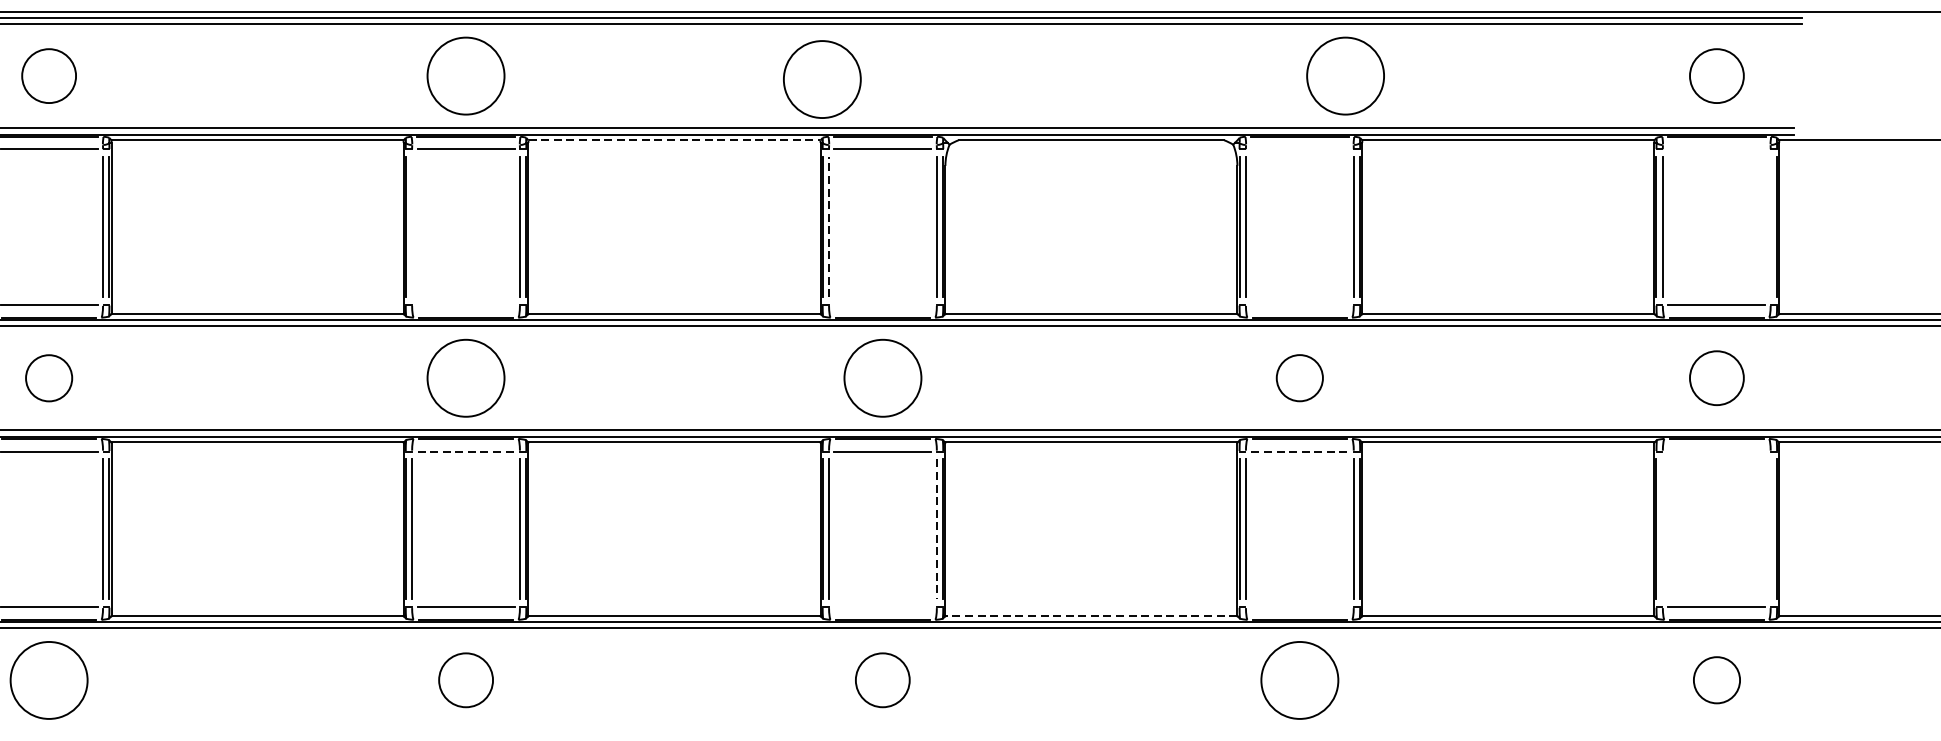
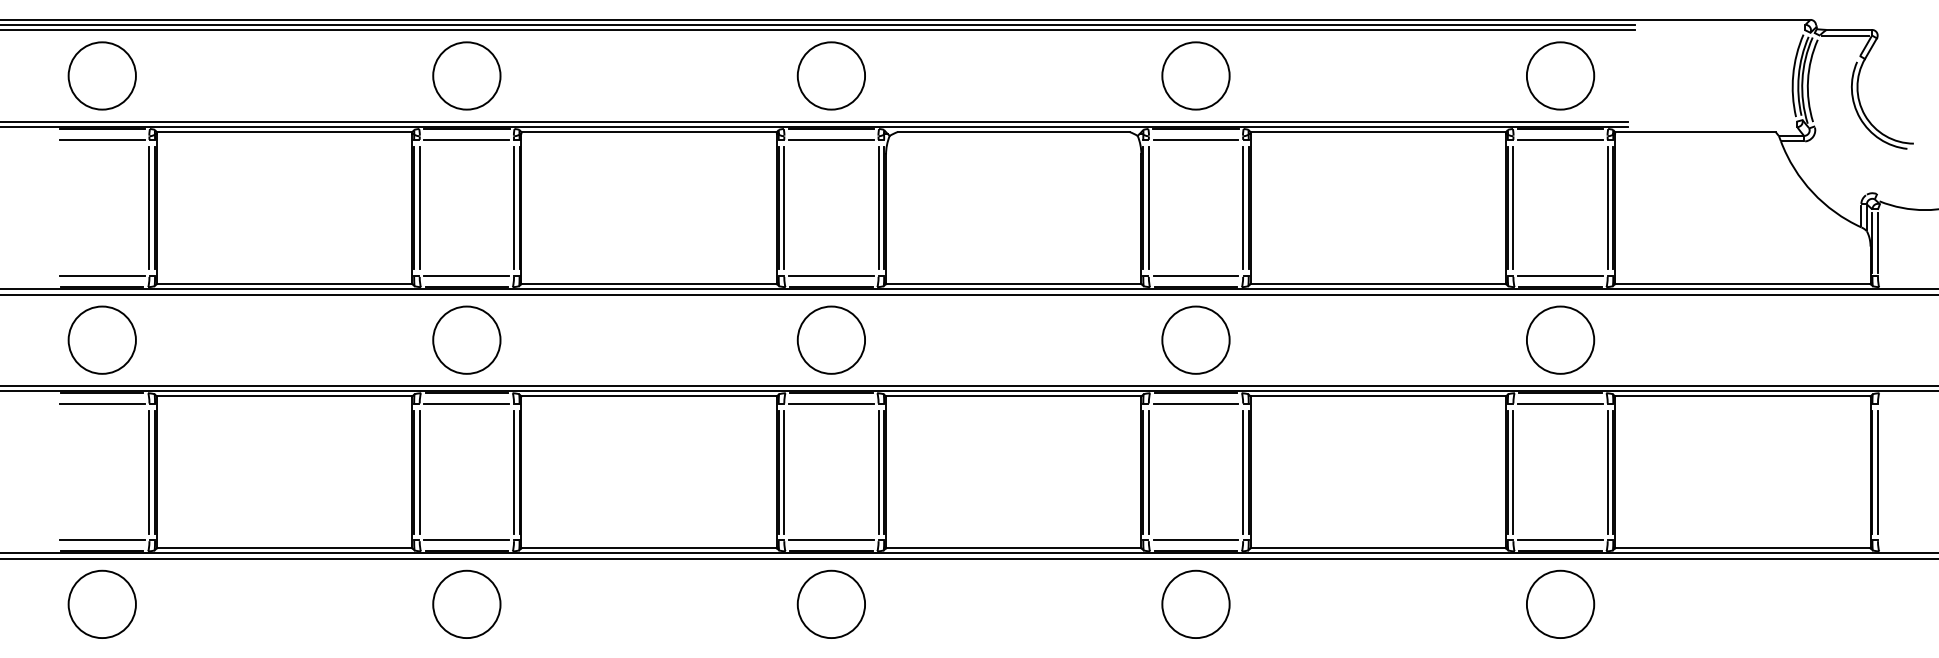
circle: (48, 75) -> (101, 75), size x1.43
circle: (1345, 75) -> (1195, 75), moved
circle: (1716, 75) -> (1560, 75), size x1.43
circle: (821, 78) -> (830, 75), moved
line: (674, 140) -> (649, 132), dashed -> solid
line: (1299, 149) -> (1195, 140), added
line: (1716, 149) -> (1560, 140), added
line: (411, 226) -> (419, 207), added
line: (829, 226) -> (784, 207), dashed -> solid
line: (1770, 226) -> (1607, 207), added
line: (465, 305) -> (466, 276), added
line: (883, 305) -> (831, 276), added
line: (1299, 305) -> (1195, 276), added
circle: (48, 377) -> (101, 339), size x1.67
circle: (1299, 377) -> (1195, 339), size x1.67
circle: (1716, 377) -> (1560, 339), size x1.43
line: (466, 451) -> (467, 404), dashed -> solid
line: (1300, 451) -> (1196, 404), dashed -> solid
line: (1716, 451) -> (1560, 404), added
line: (936, 529) -> (878, 472), dashed -> solid
line: (1662, 529) -> (1513, 472), added
line: (1770, 529) -> (1607, 472), added
line: (883, 607) -> (831, 540), added
line: (1299, 607) -> (1195, 540), added
line: (1091, 616) -> (1013, 548), dashed -> solid
circle: (465, 679) -> (466, 603), size x1.43
circle: (881, 679) -> (830, 603), size x1.43
circle: (1716, 679) -> (1560, 603), size x1.67

